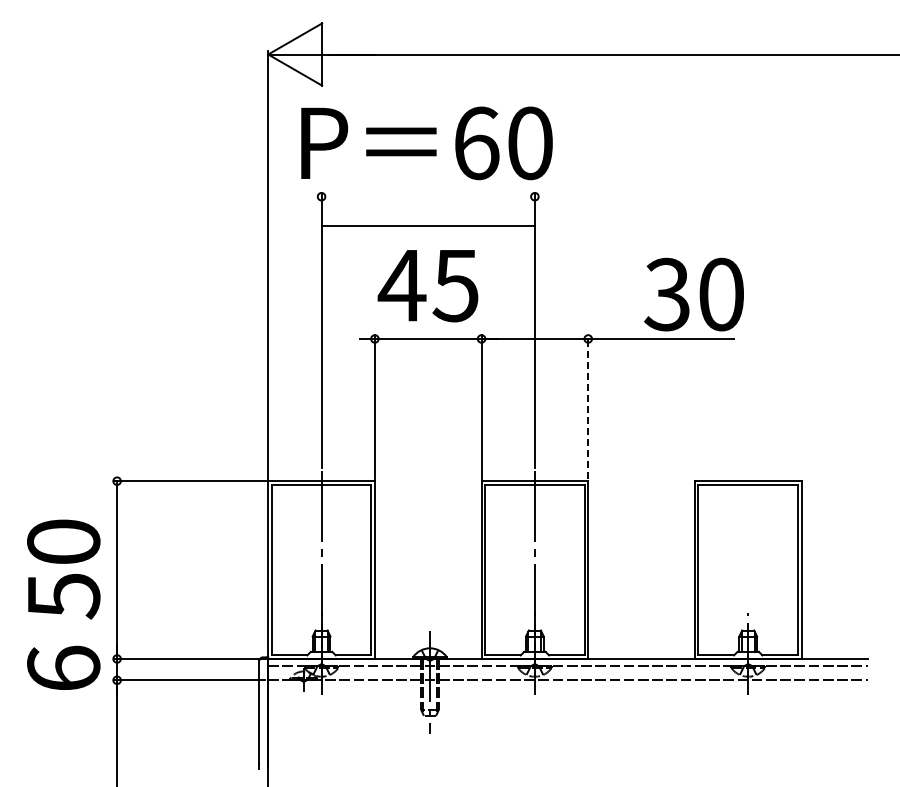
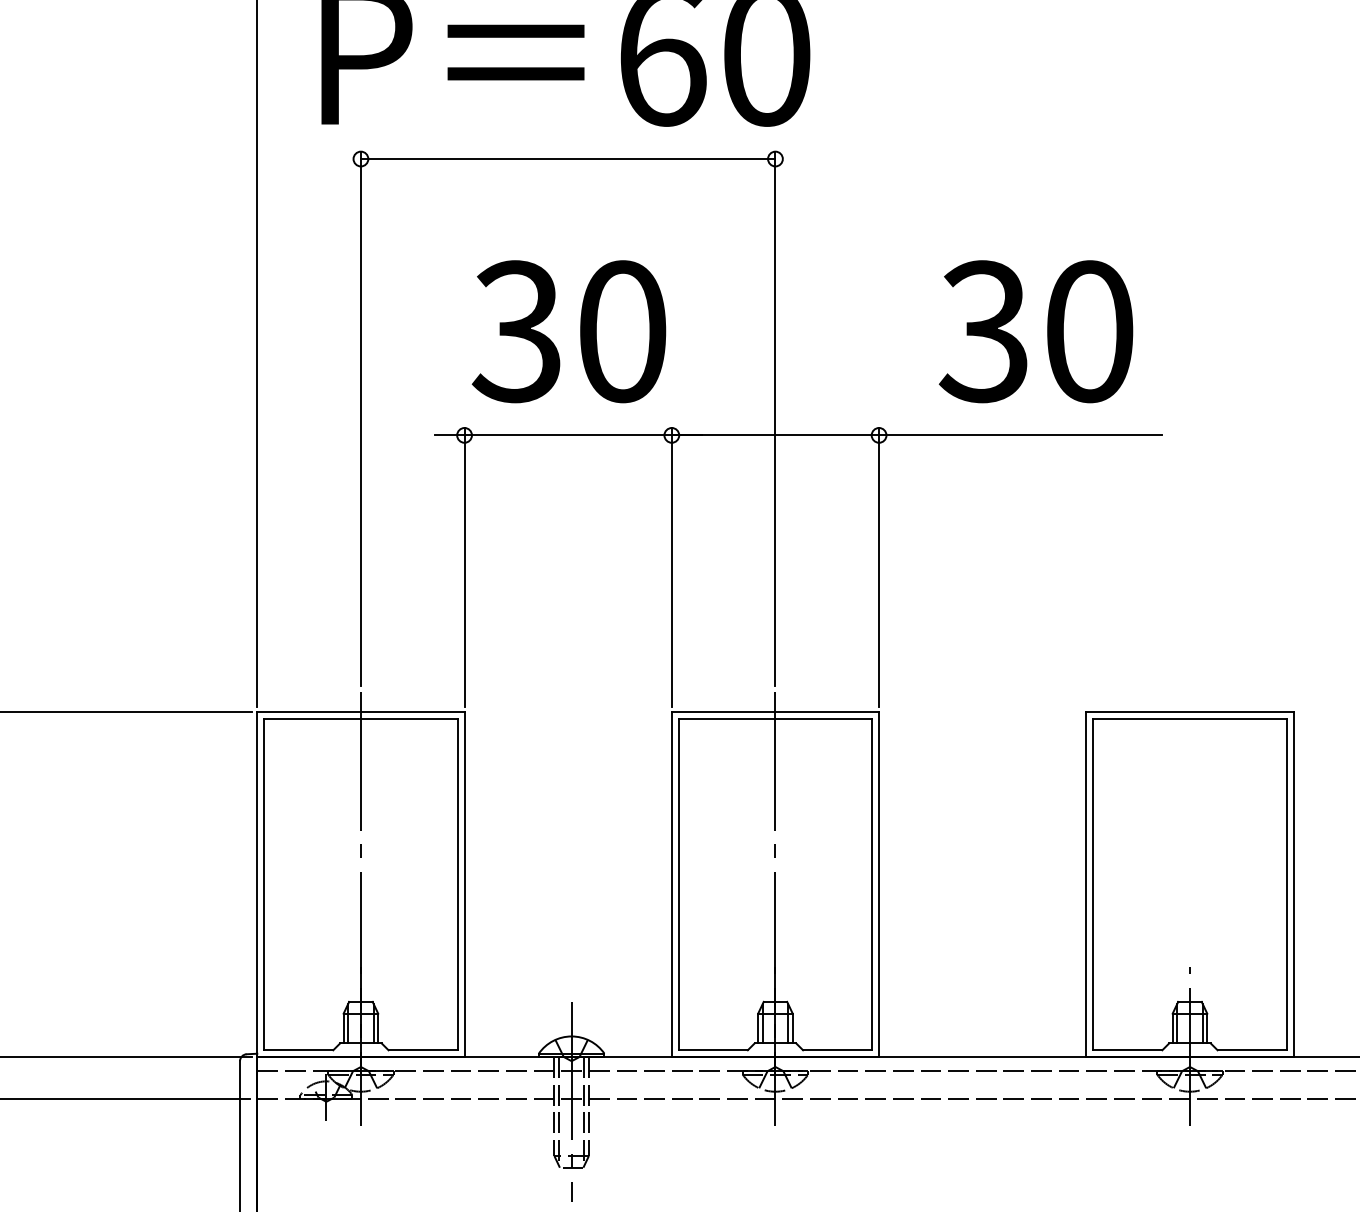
line: (427, 225) -> (566, 158), moved
text: (427, 285) -> (566, 331), 45 -> 30
text: (693, 294) -> (1035, 331), moved
line: (588, 407) -> (879, 568), dashed -> solid

